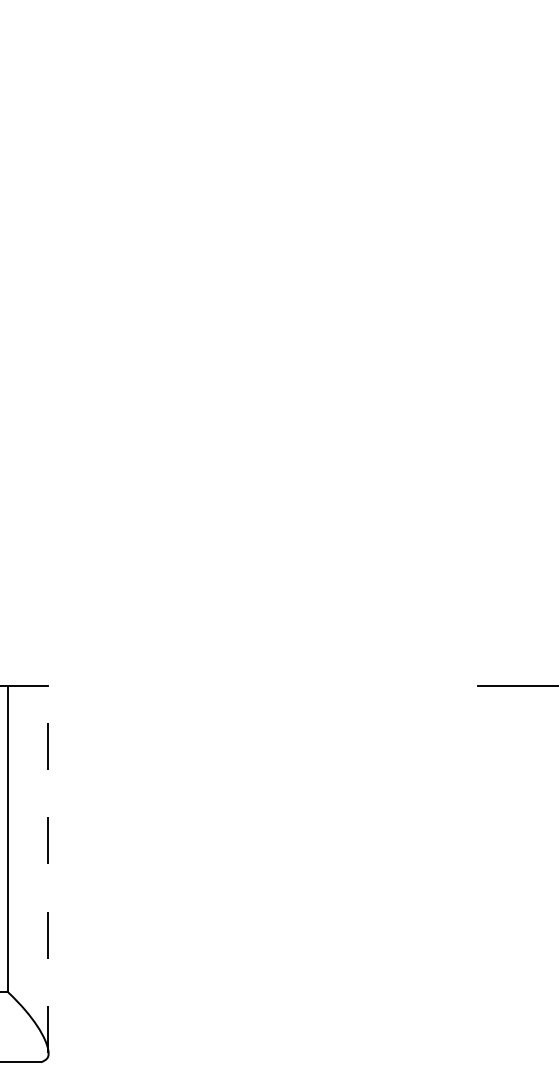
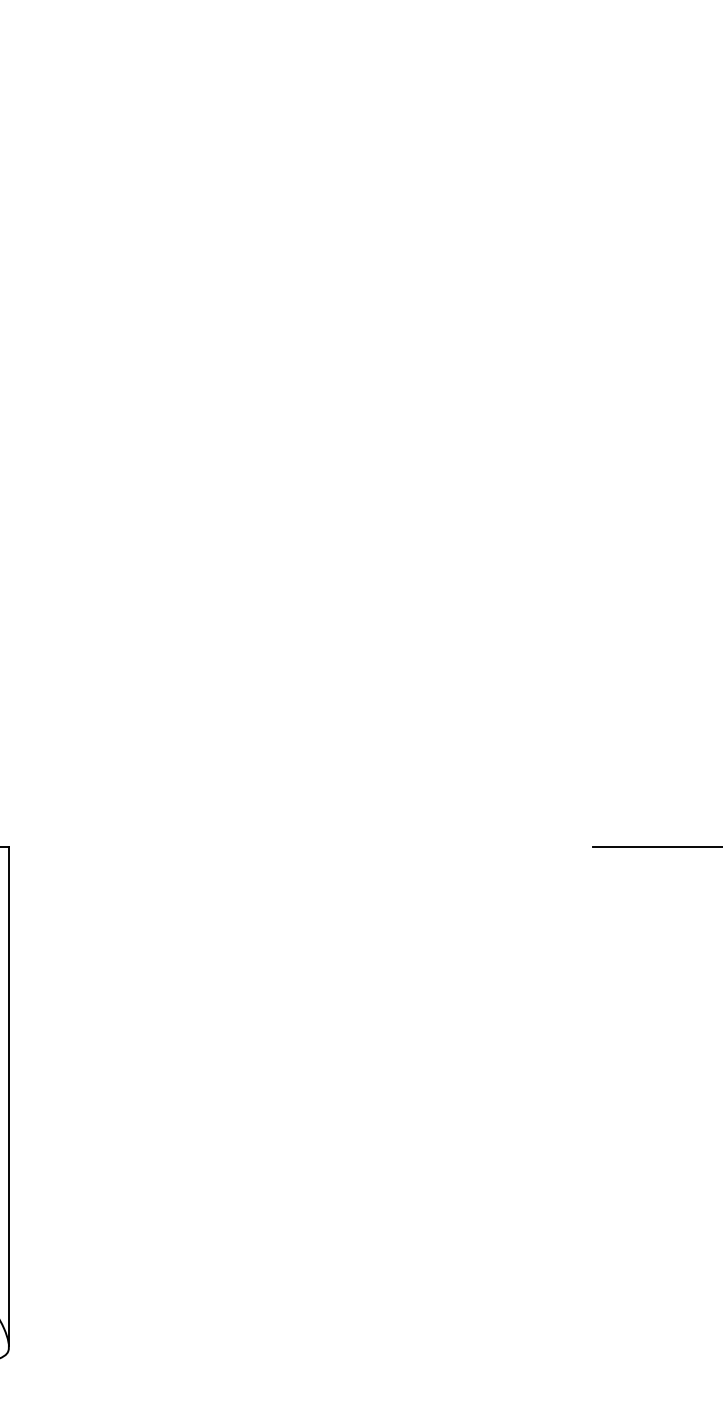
line: (48, 868) -> (8, 1095), dashed -> solid

